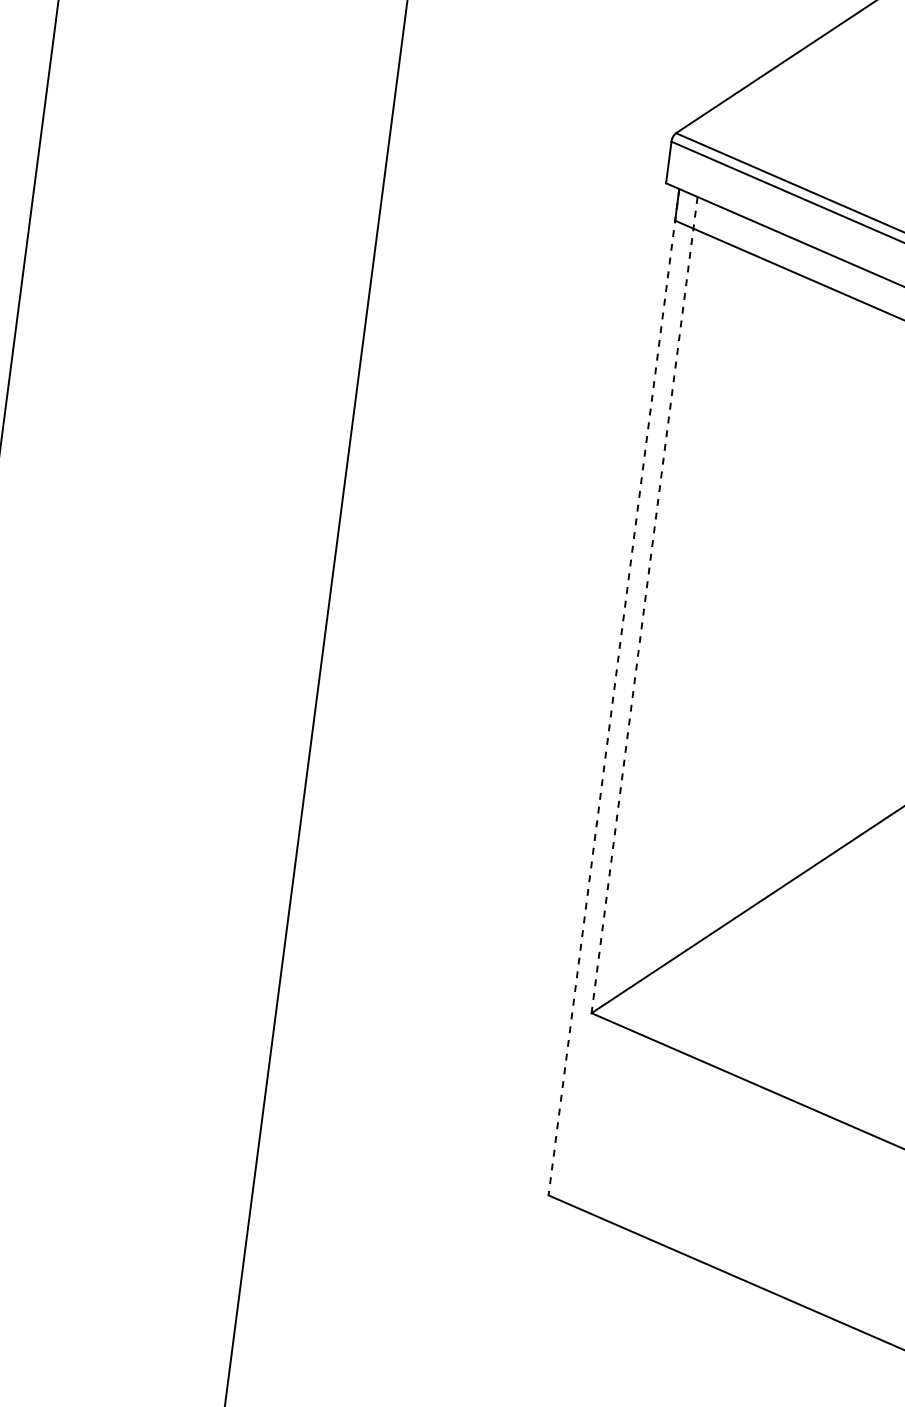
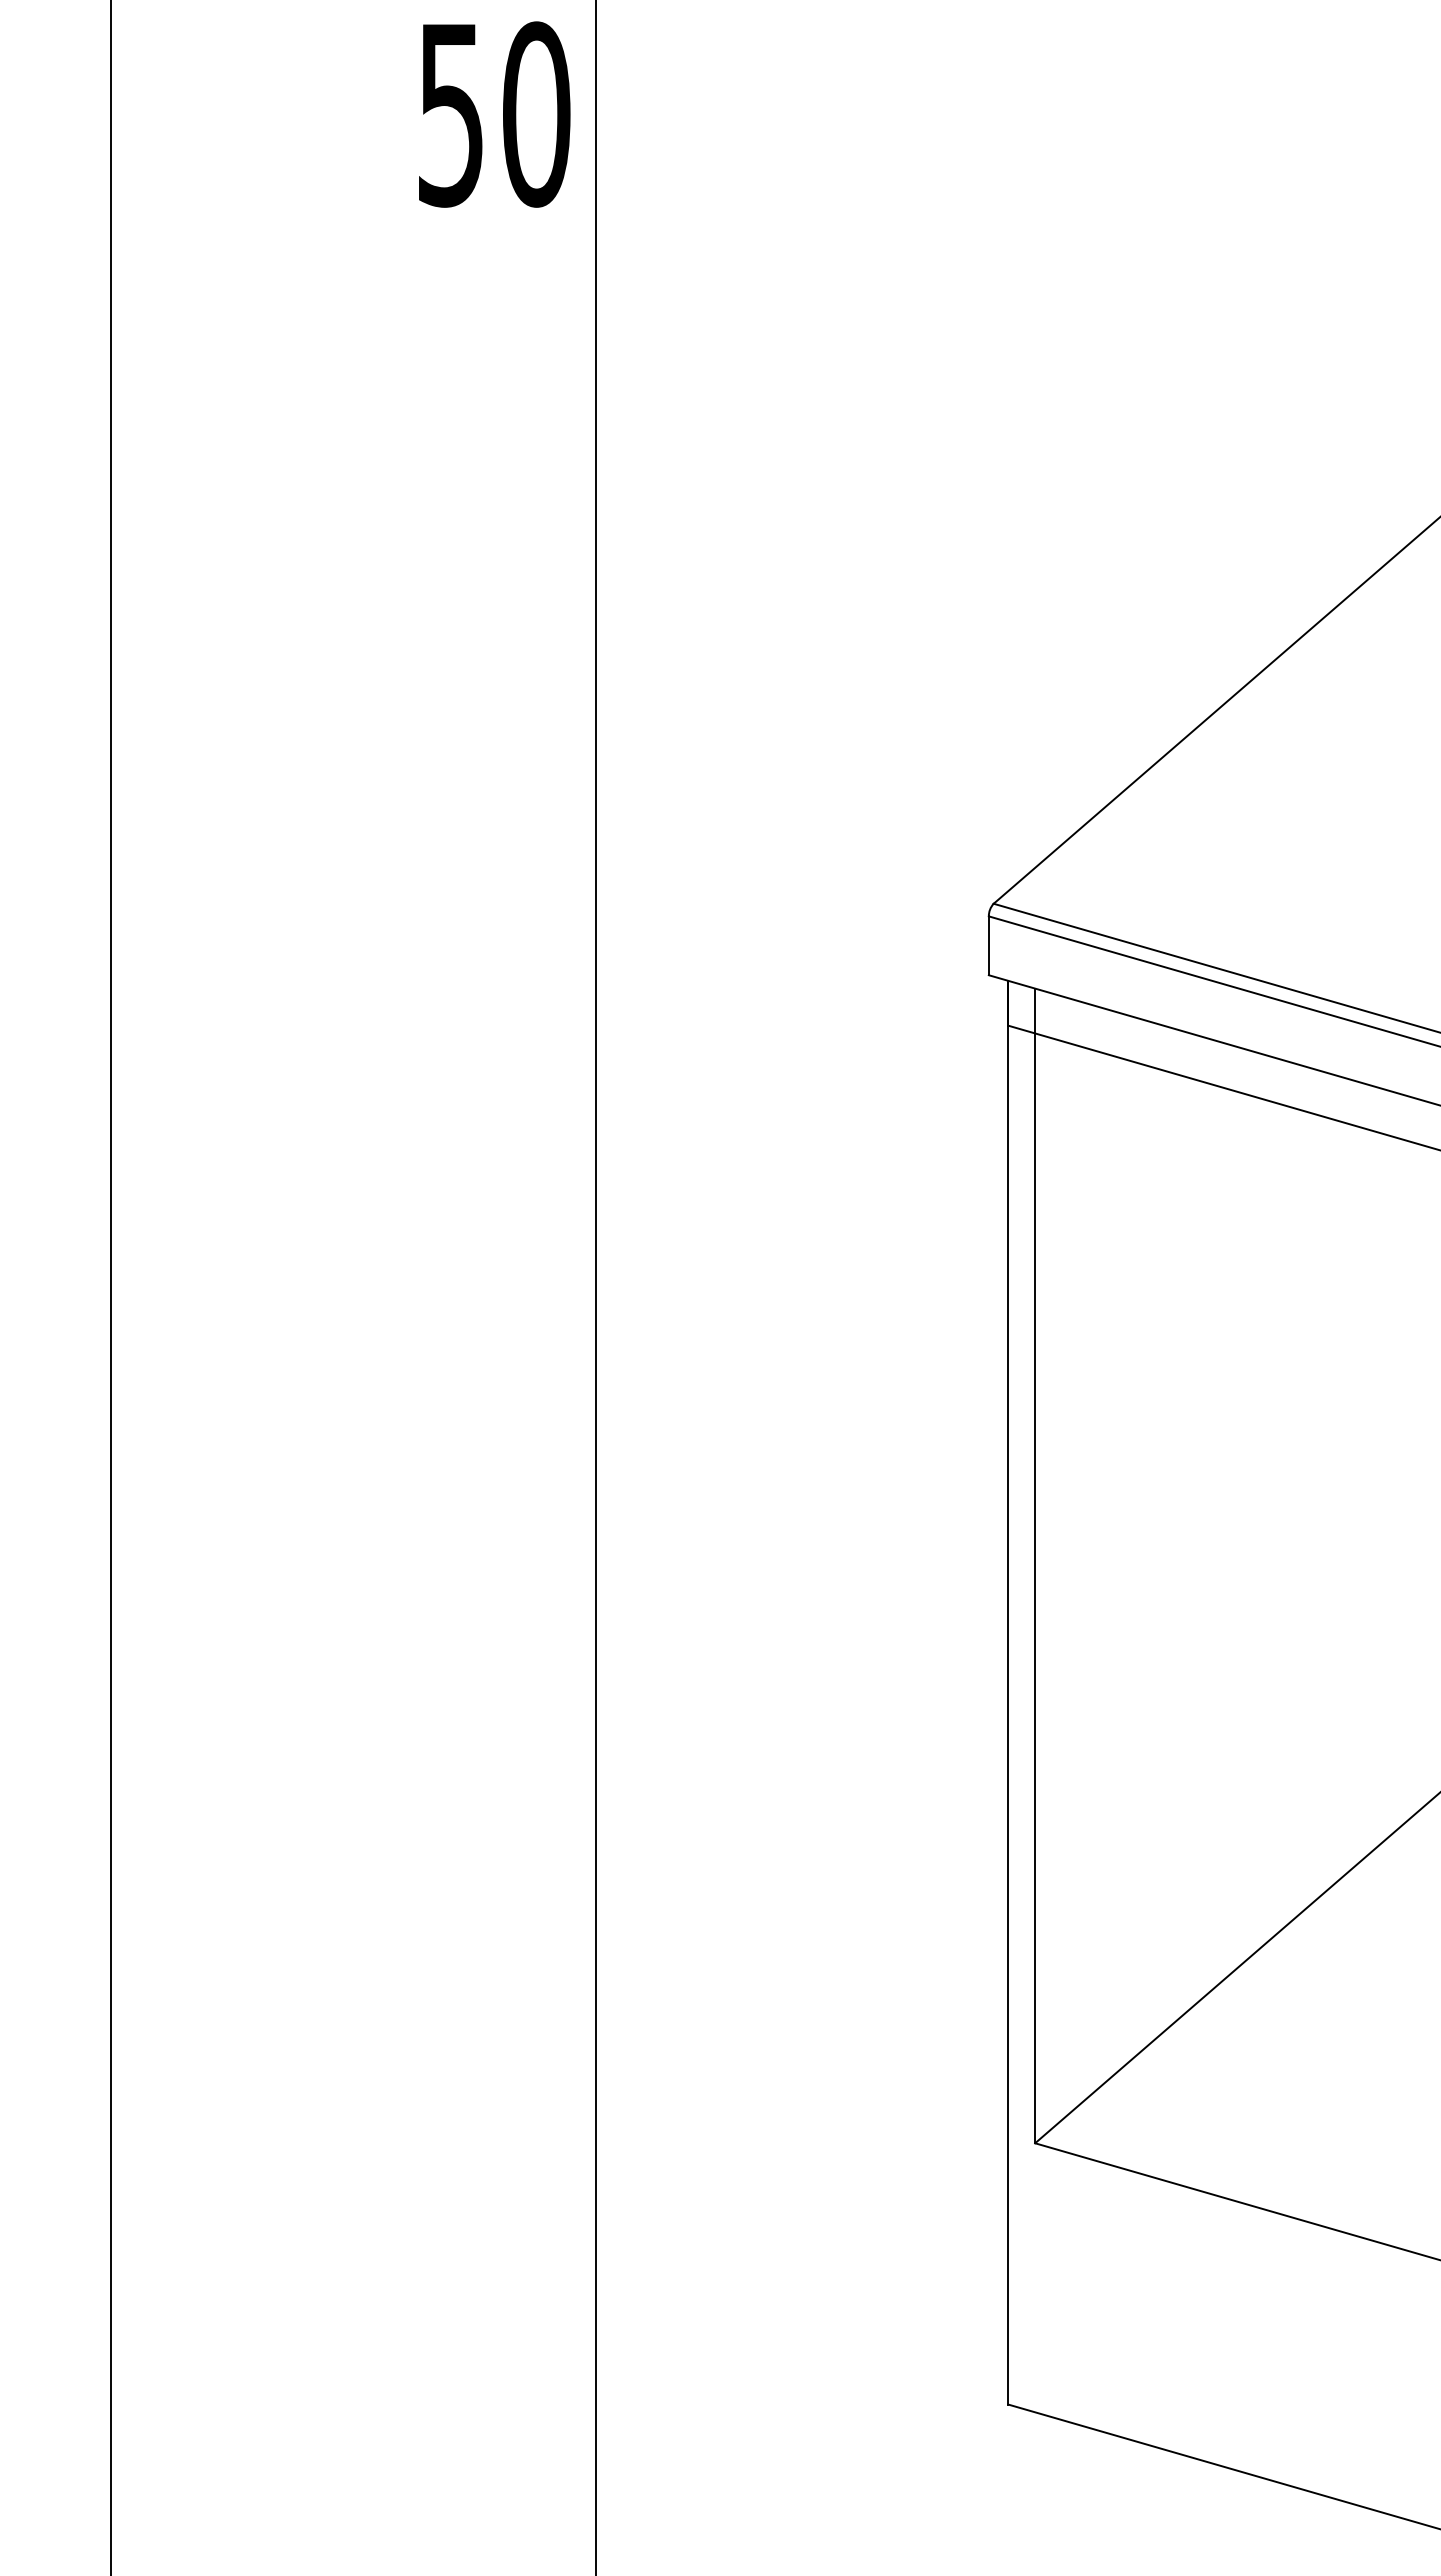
line: (644, 605) -> (1035, 1566), dashed -> solid
line: (614, 692) -> (1008, 1692), dashed -> solid

